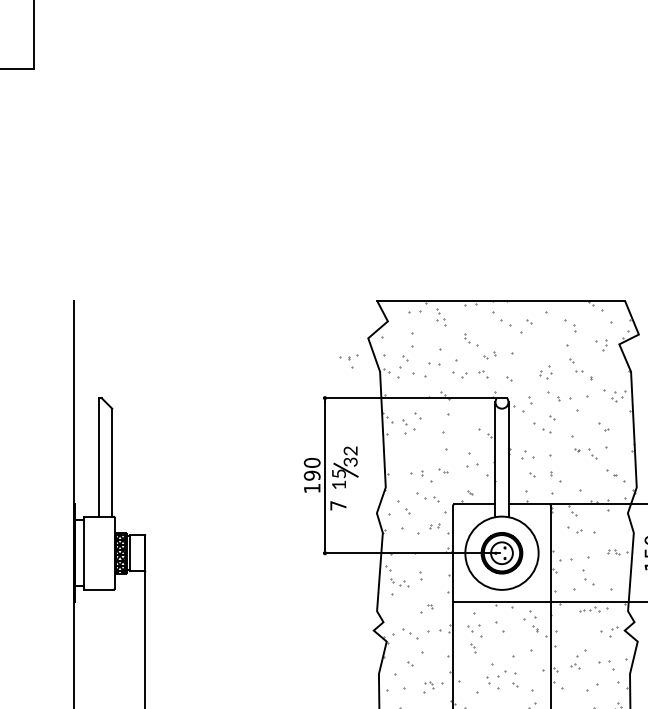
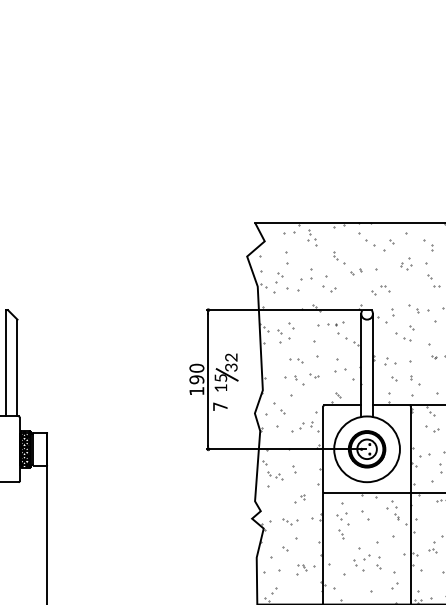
part: (439, 357) -> (311, 273), size x0.62
part: (348, 361) -> (335, 327), moved
part: (545, 372) -> (406, 263), moved
part: (483, 374) -> (385, 288), moved
part: (431, 499) -> (295, 360), moved
part: (434, 525) -> (306, 424), size x1.43
part: (415, 633) -> (289, 521), size x0.62

